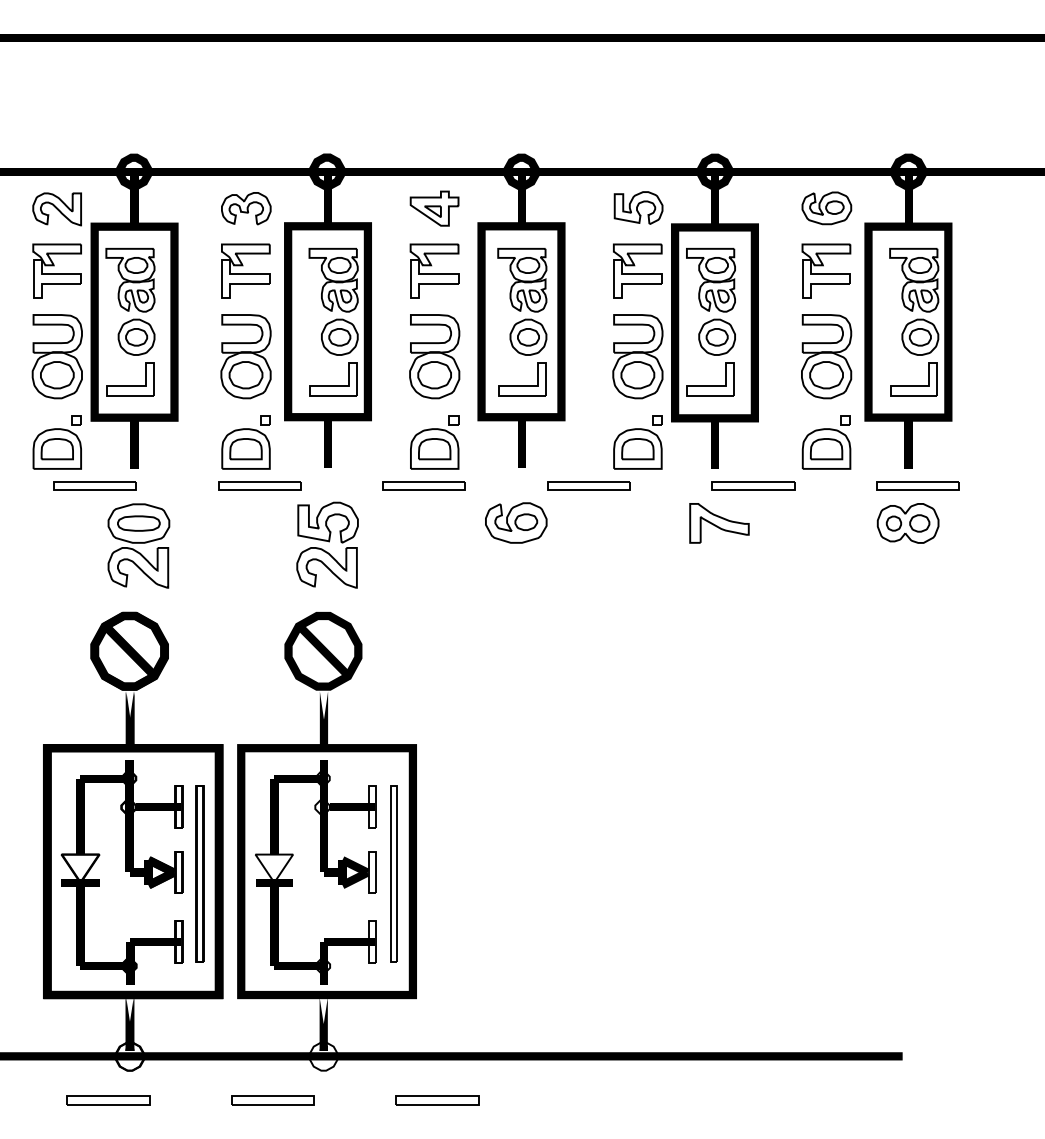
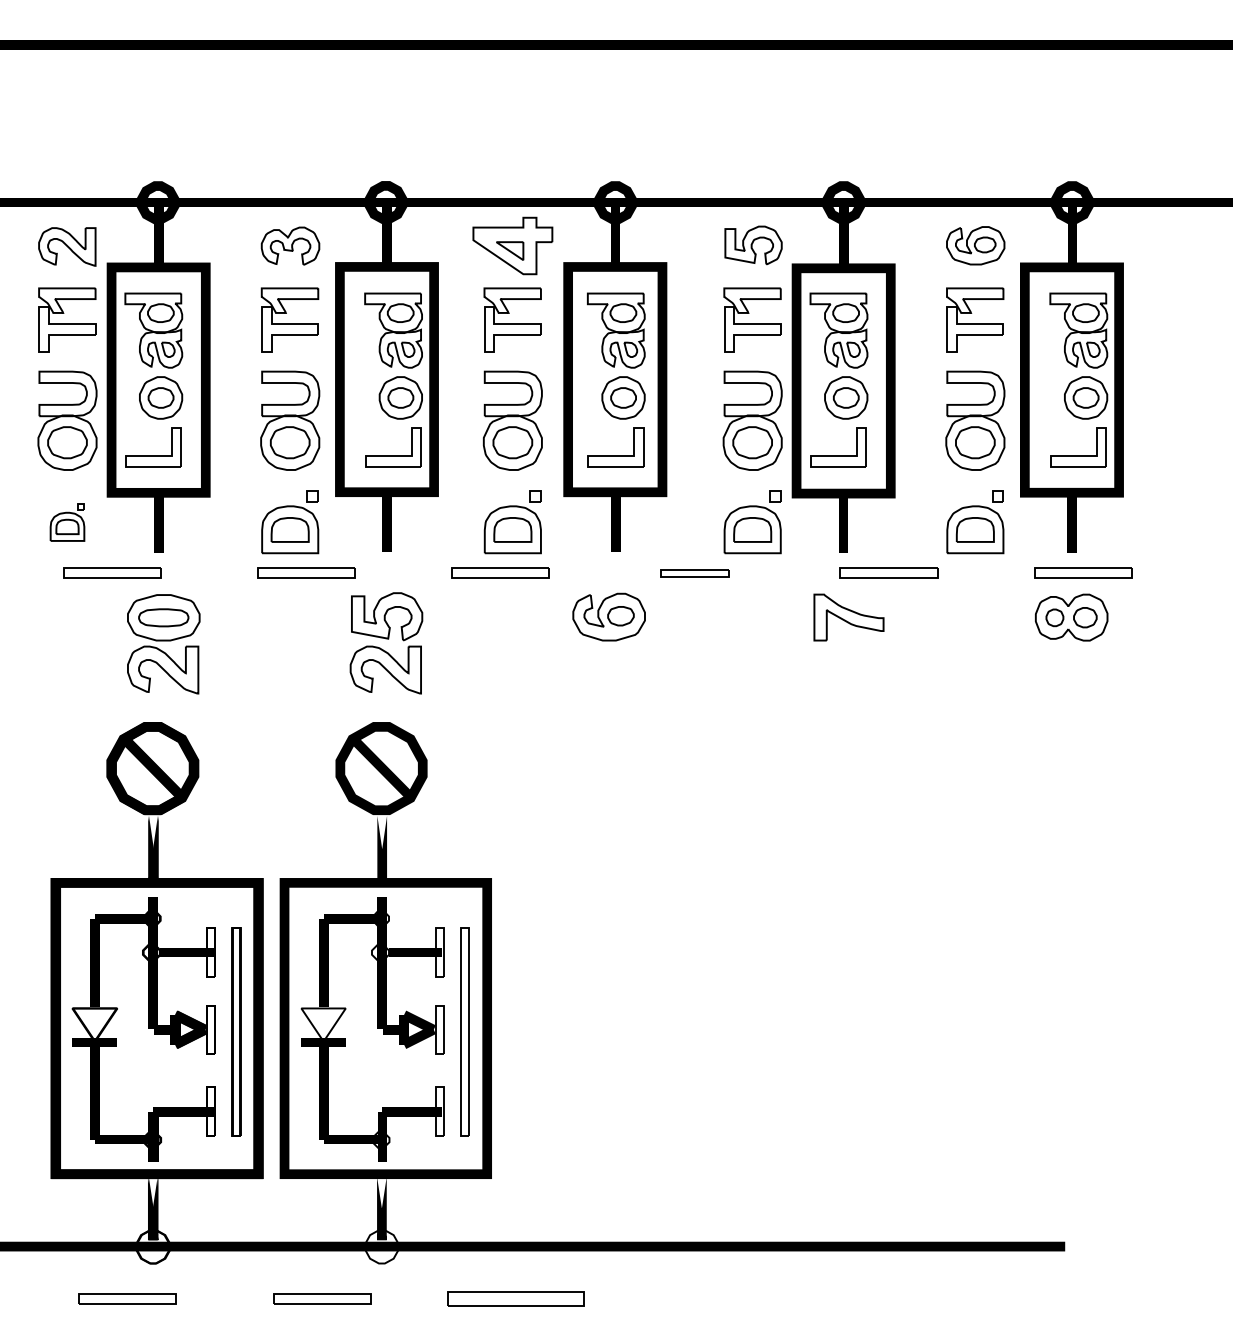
part: (434, 208) -> (512, 246), size x1.4
part: (57, 442) -> (67, 522), size x0.6
part: (588, 485) -> (694, 572), size x0.7
part: (437, 1100) -> (516, 1298), size x1.4

